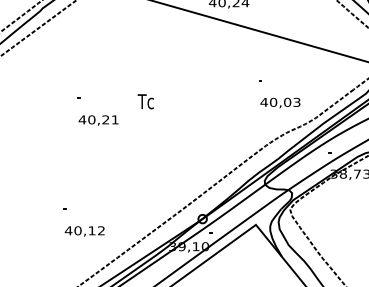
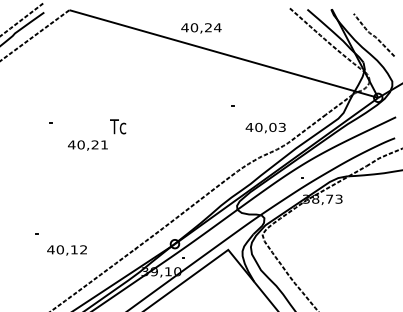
text: (280, 102) -> (265, 127), moved
text: (98, 120) -> (87, 145), moved
text: (84, 231) -> (66, 250), moved

